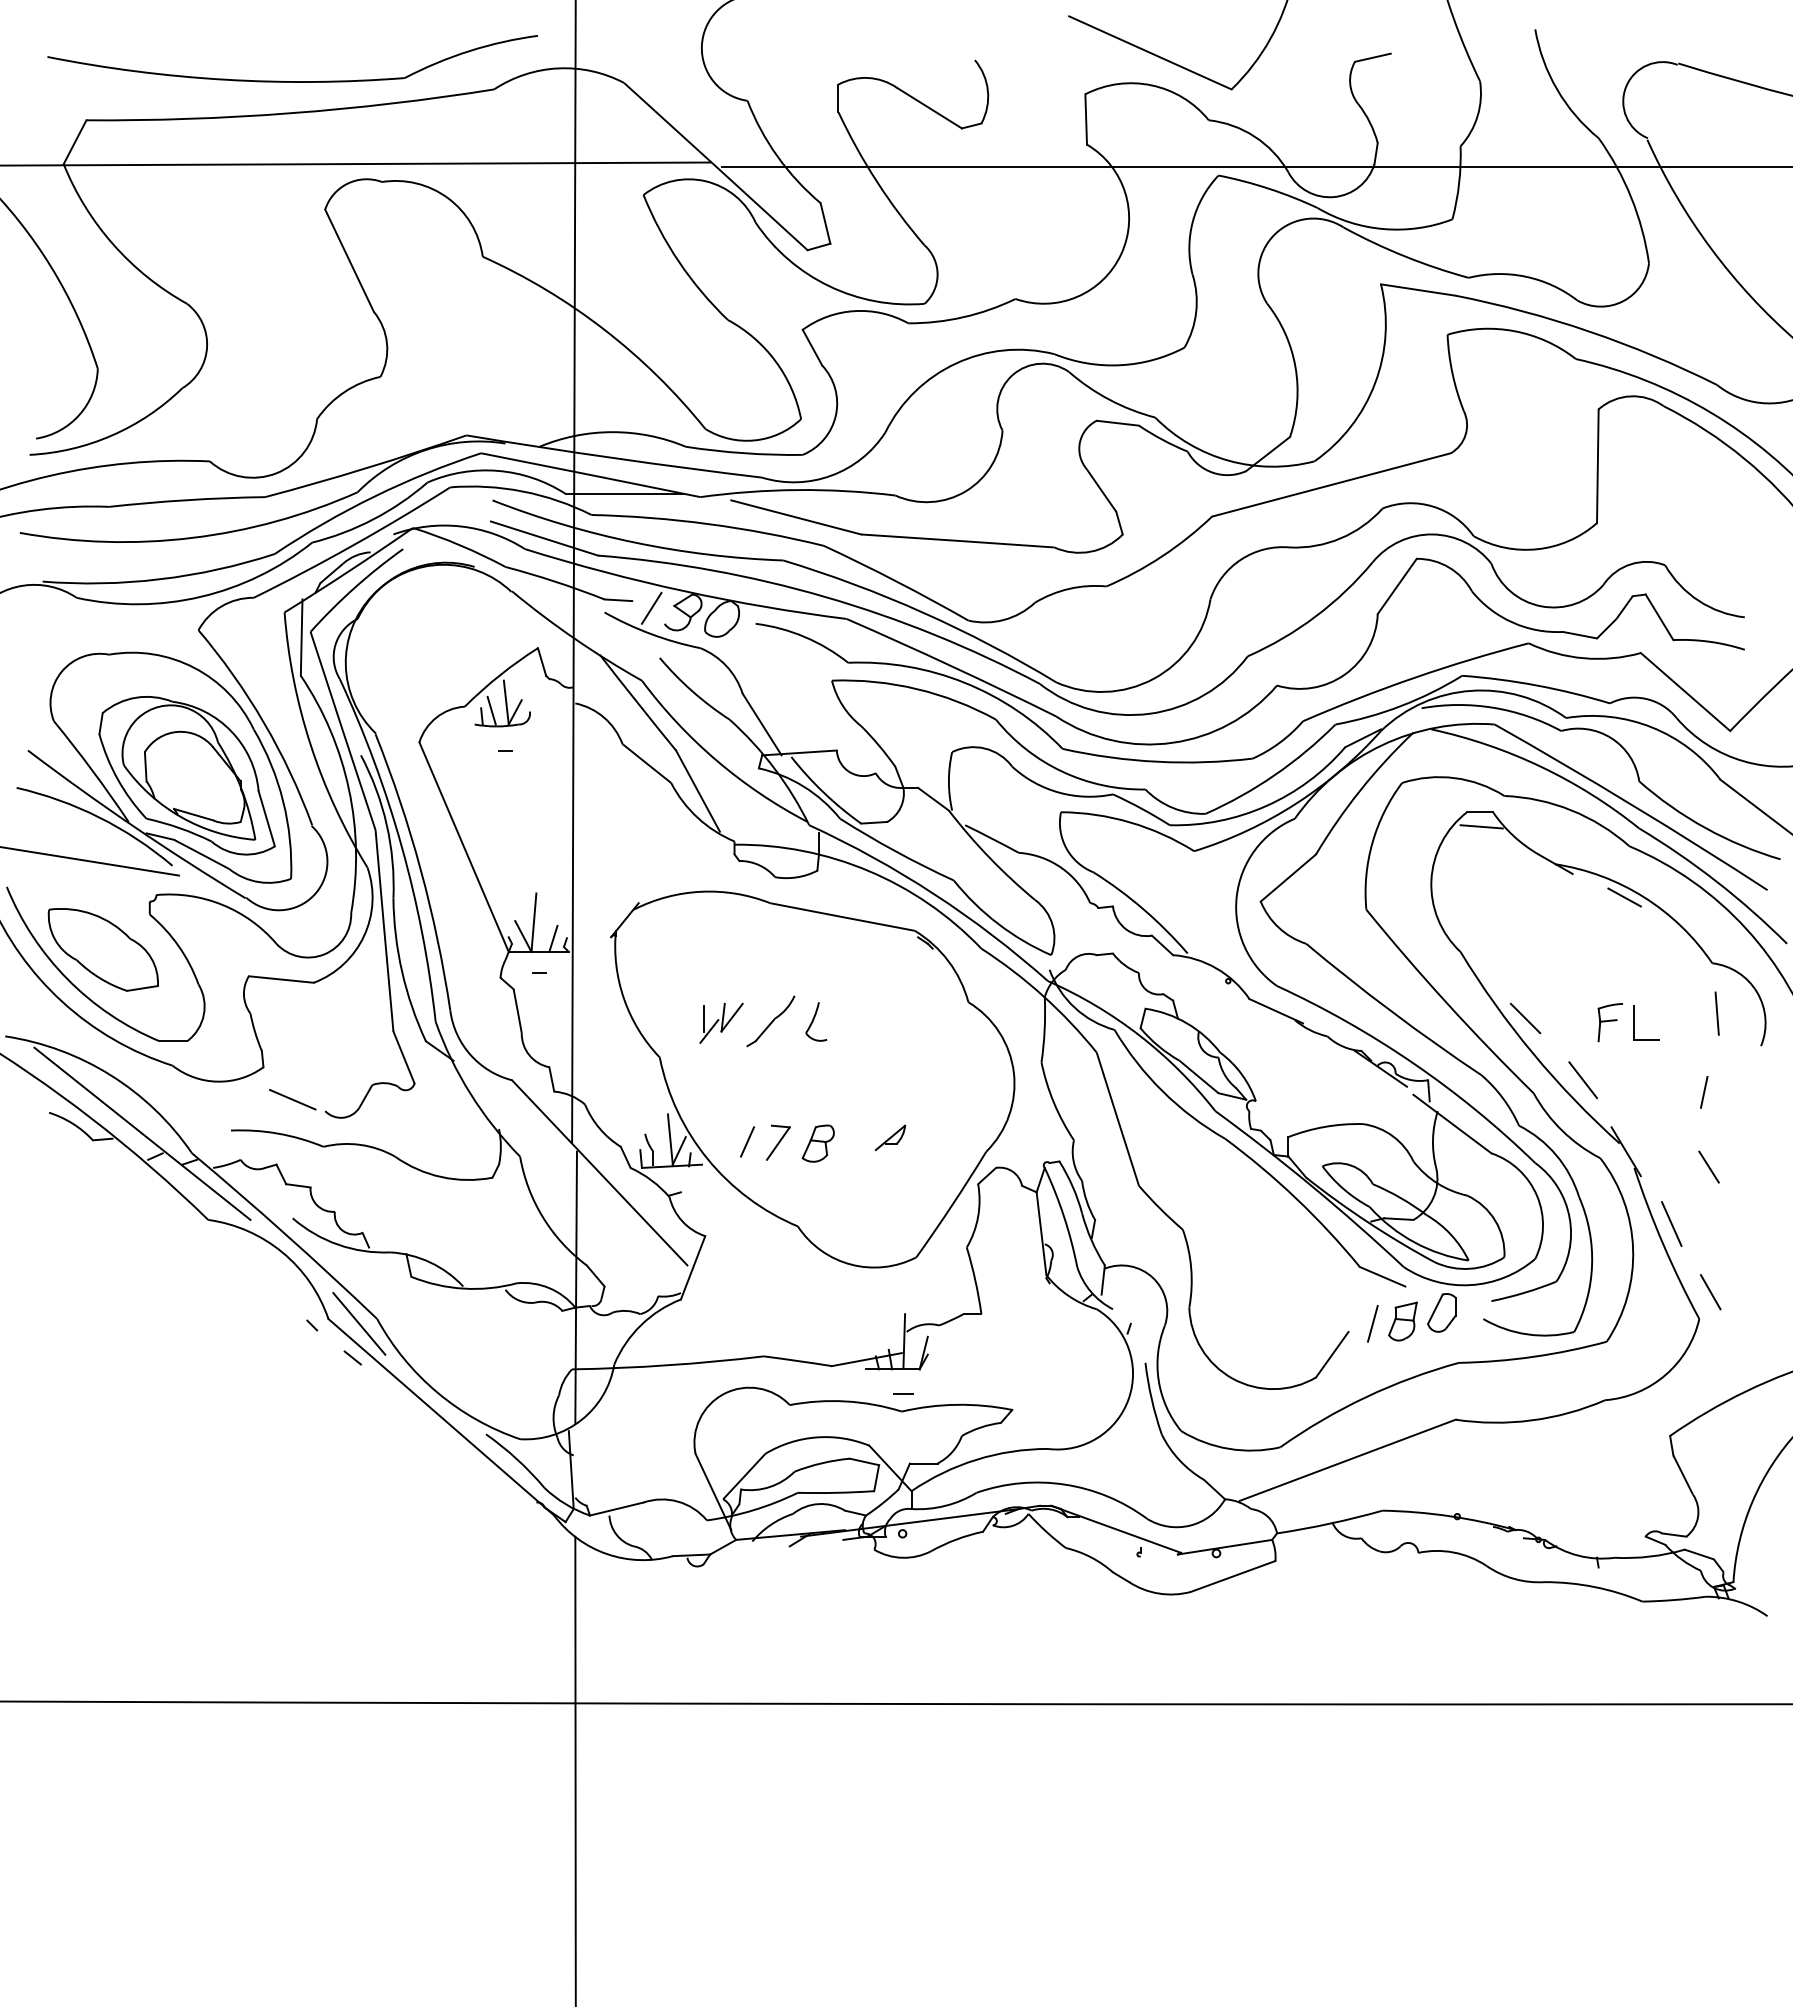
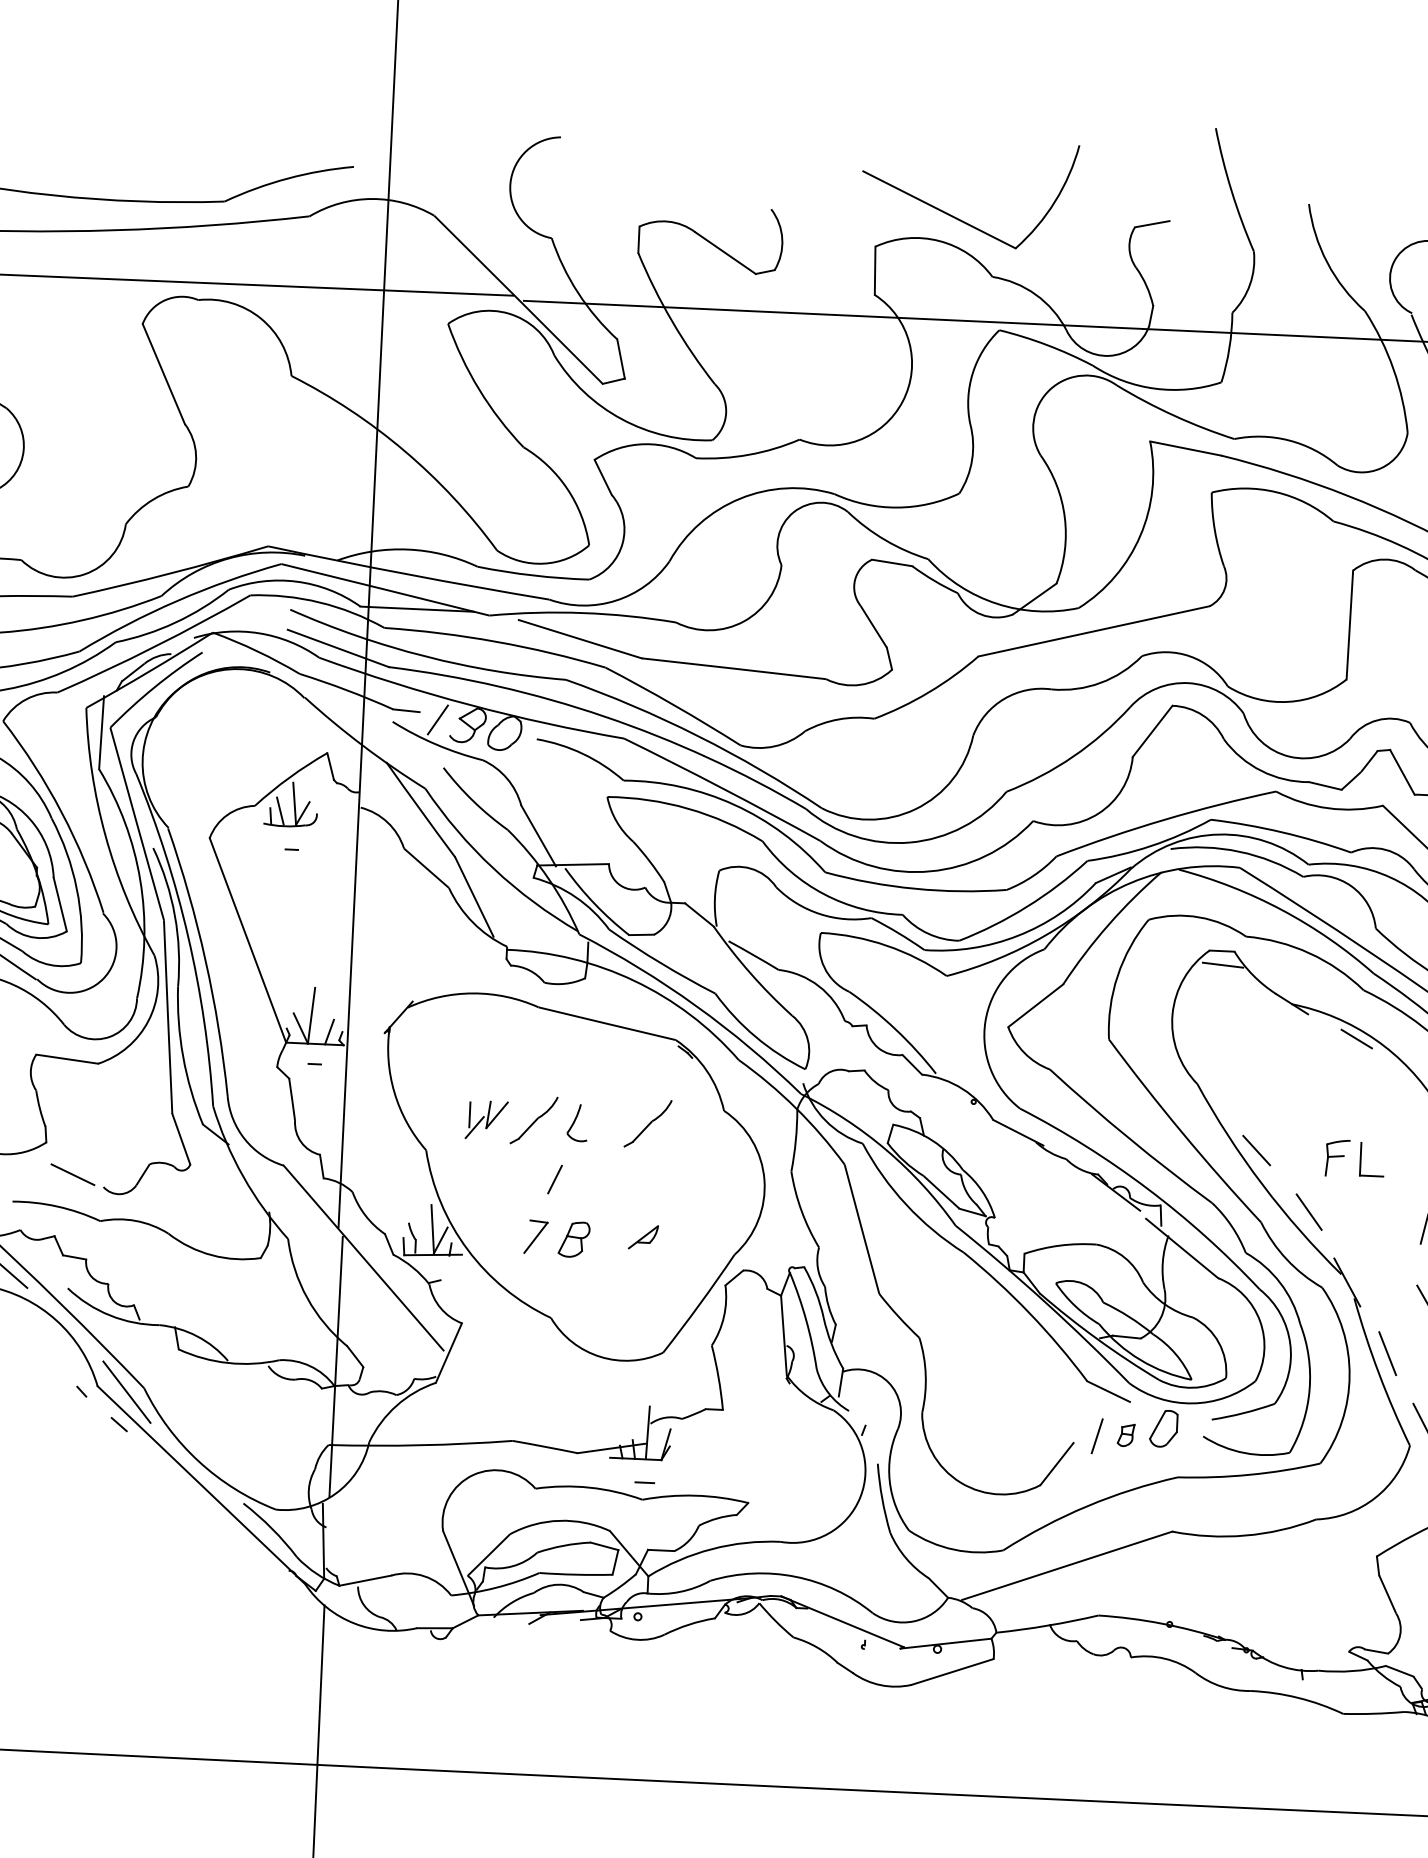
part: (889, 1019) -> (647, 1123), added
line: (747, 1141) -> (555, 1179), moved
part: (1402, 1321) -> (1125, 1435), size x0.6

